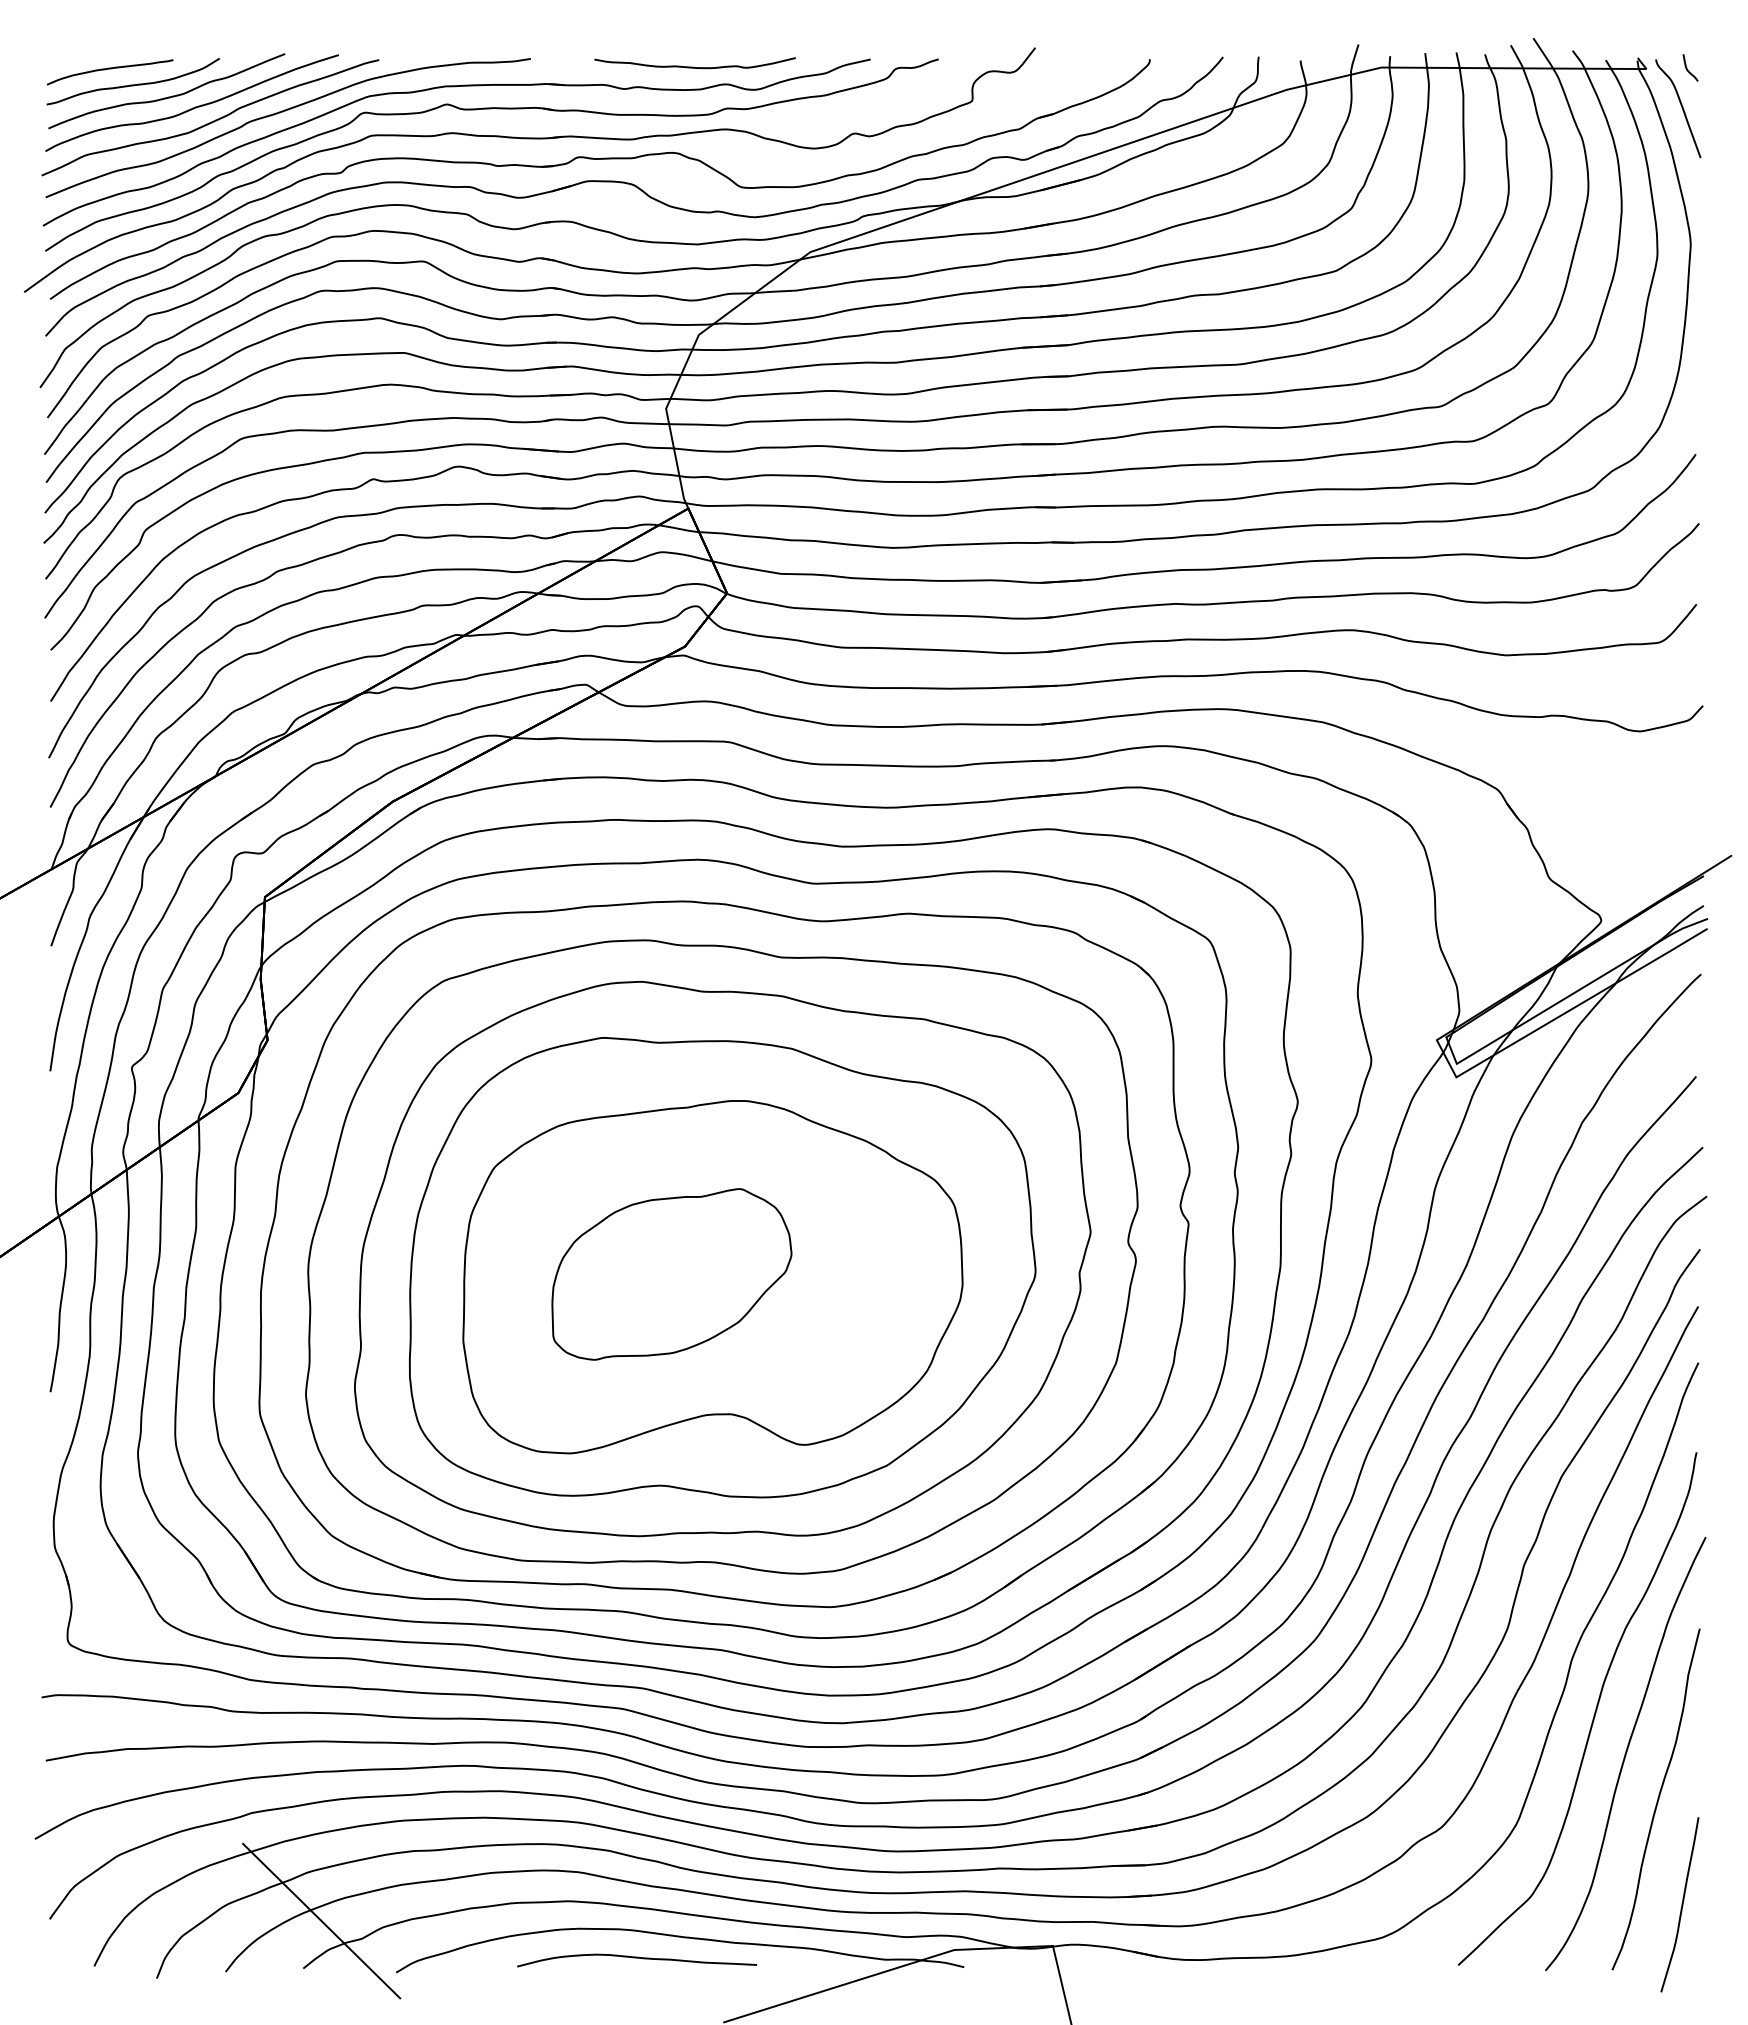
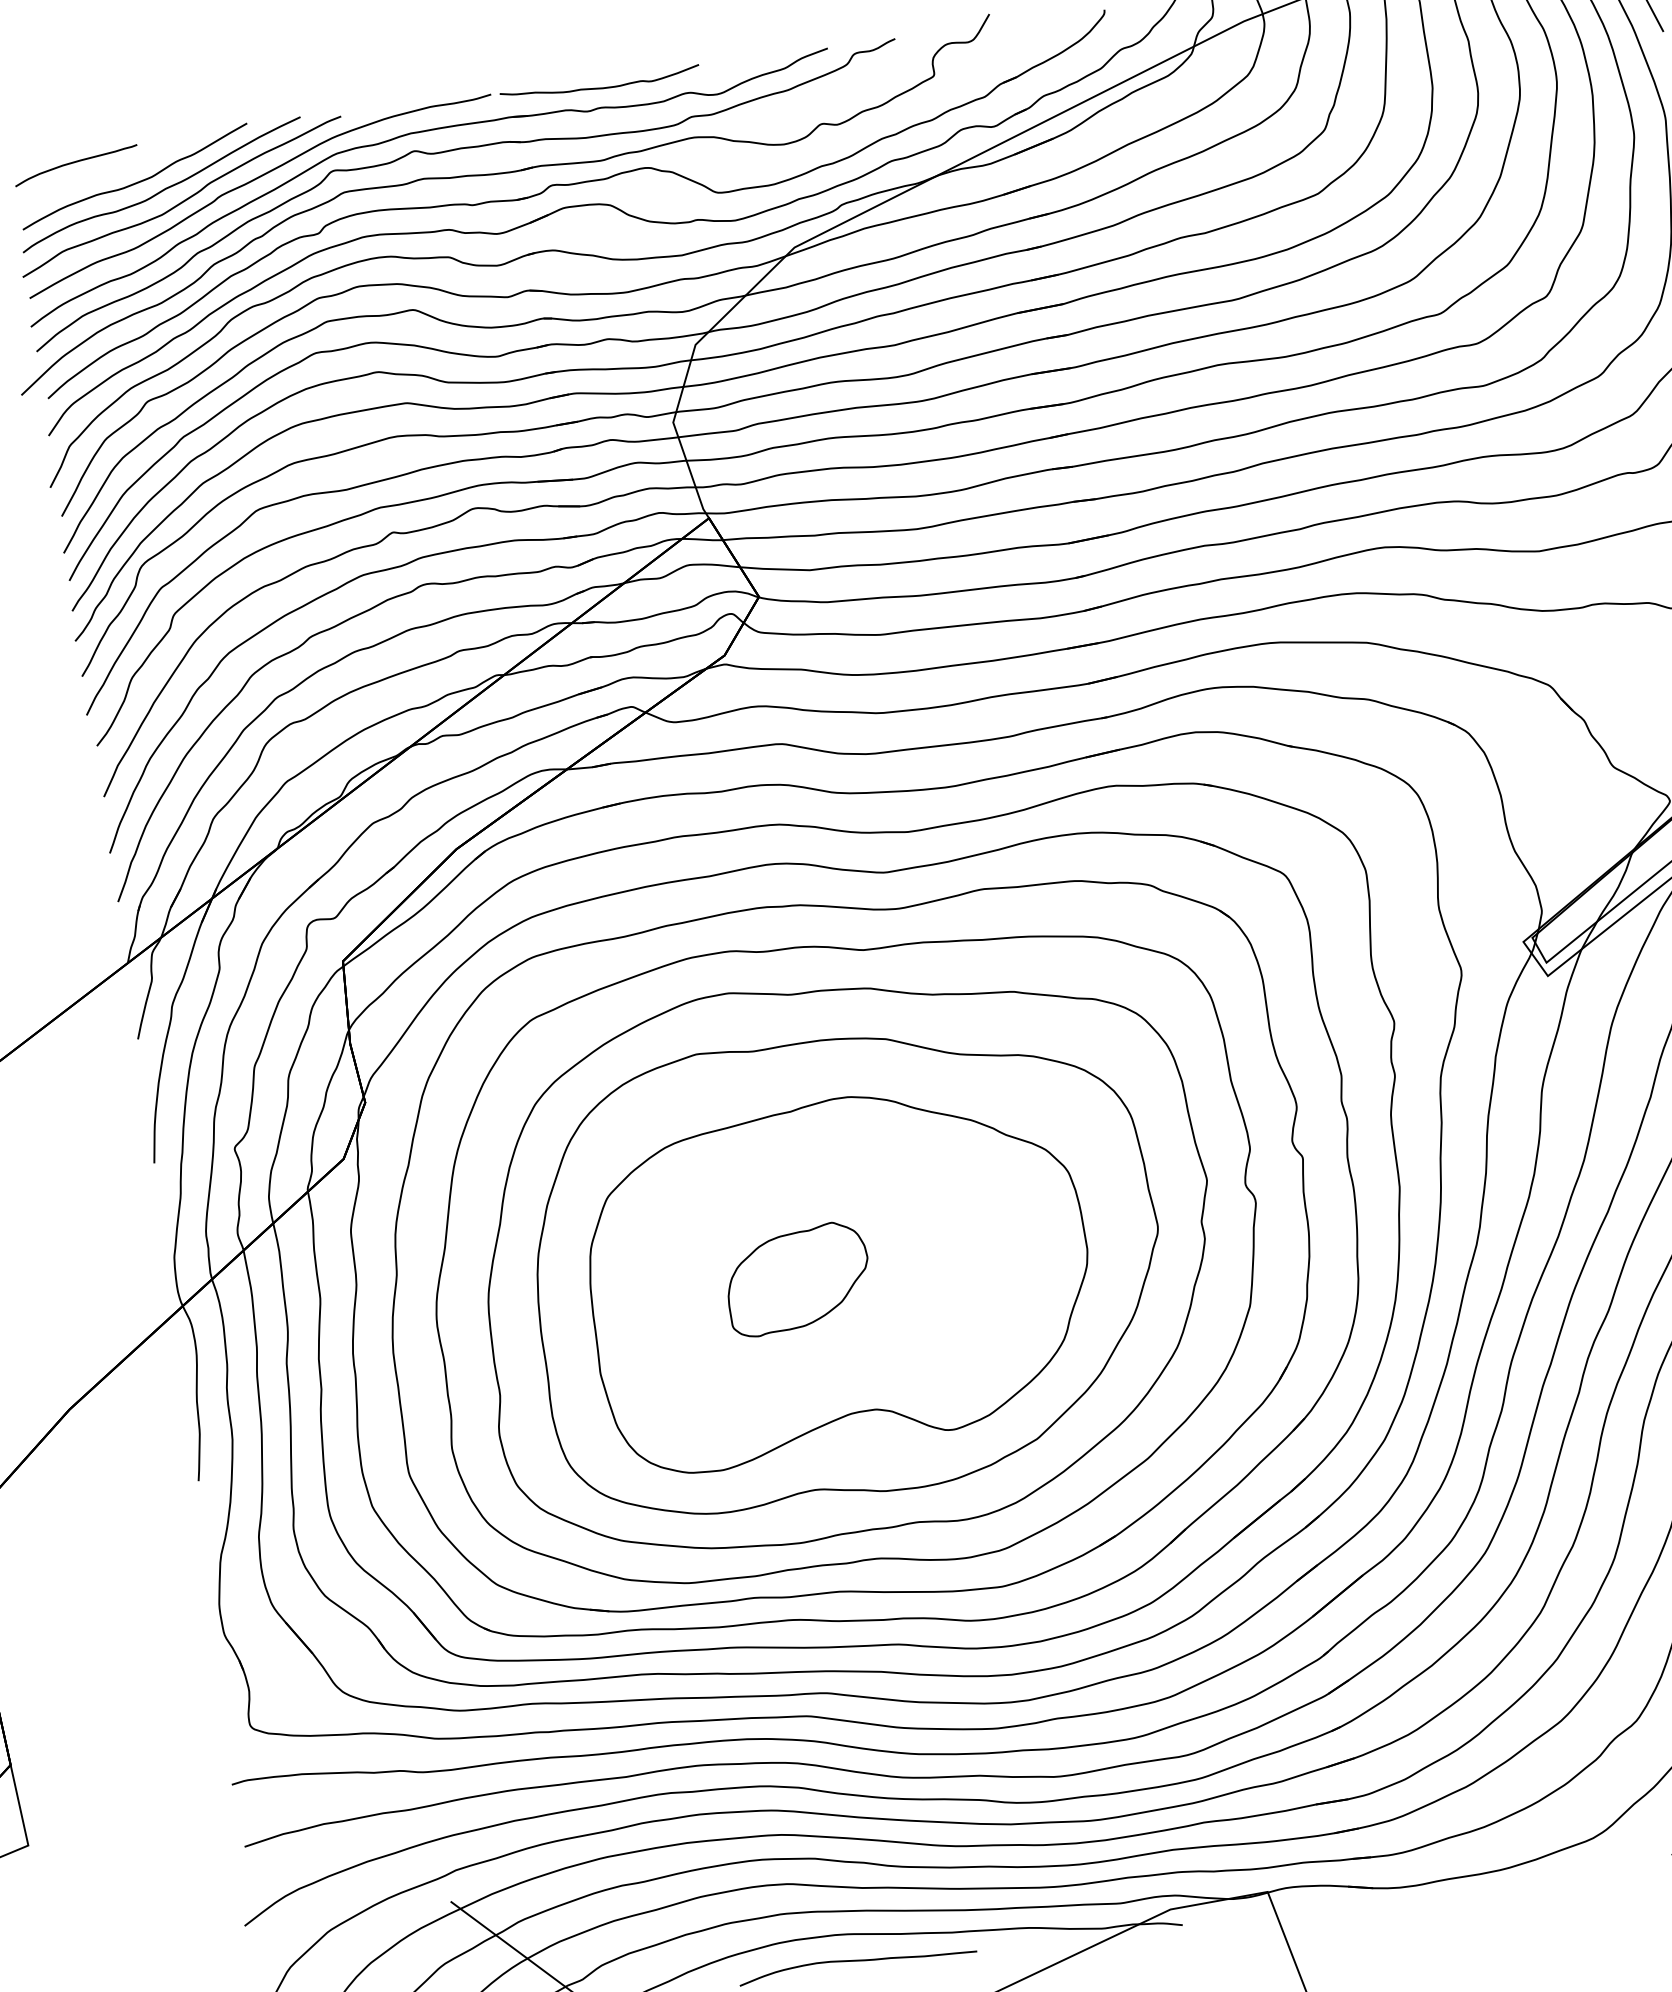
curve: (693, 66) -> (598, 87), moved
curve: (132, 84) -> (100, 174), removed
part: (671, 1274) -> (797, 1279), size x0.6

